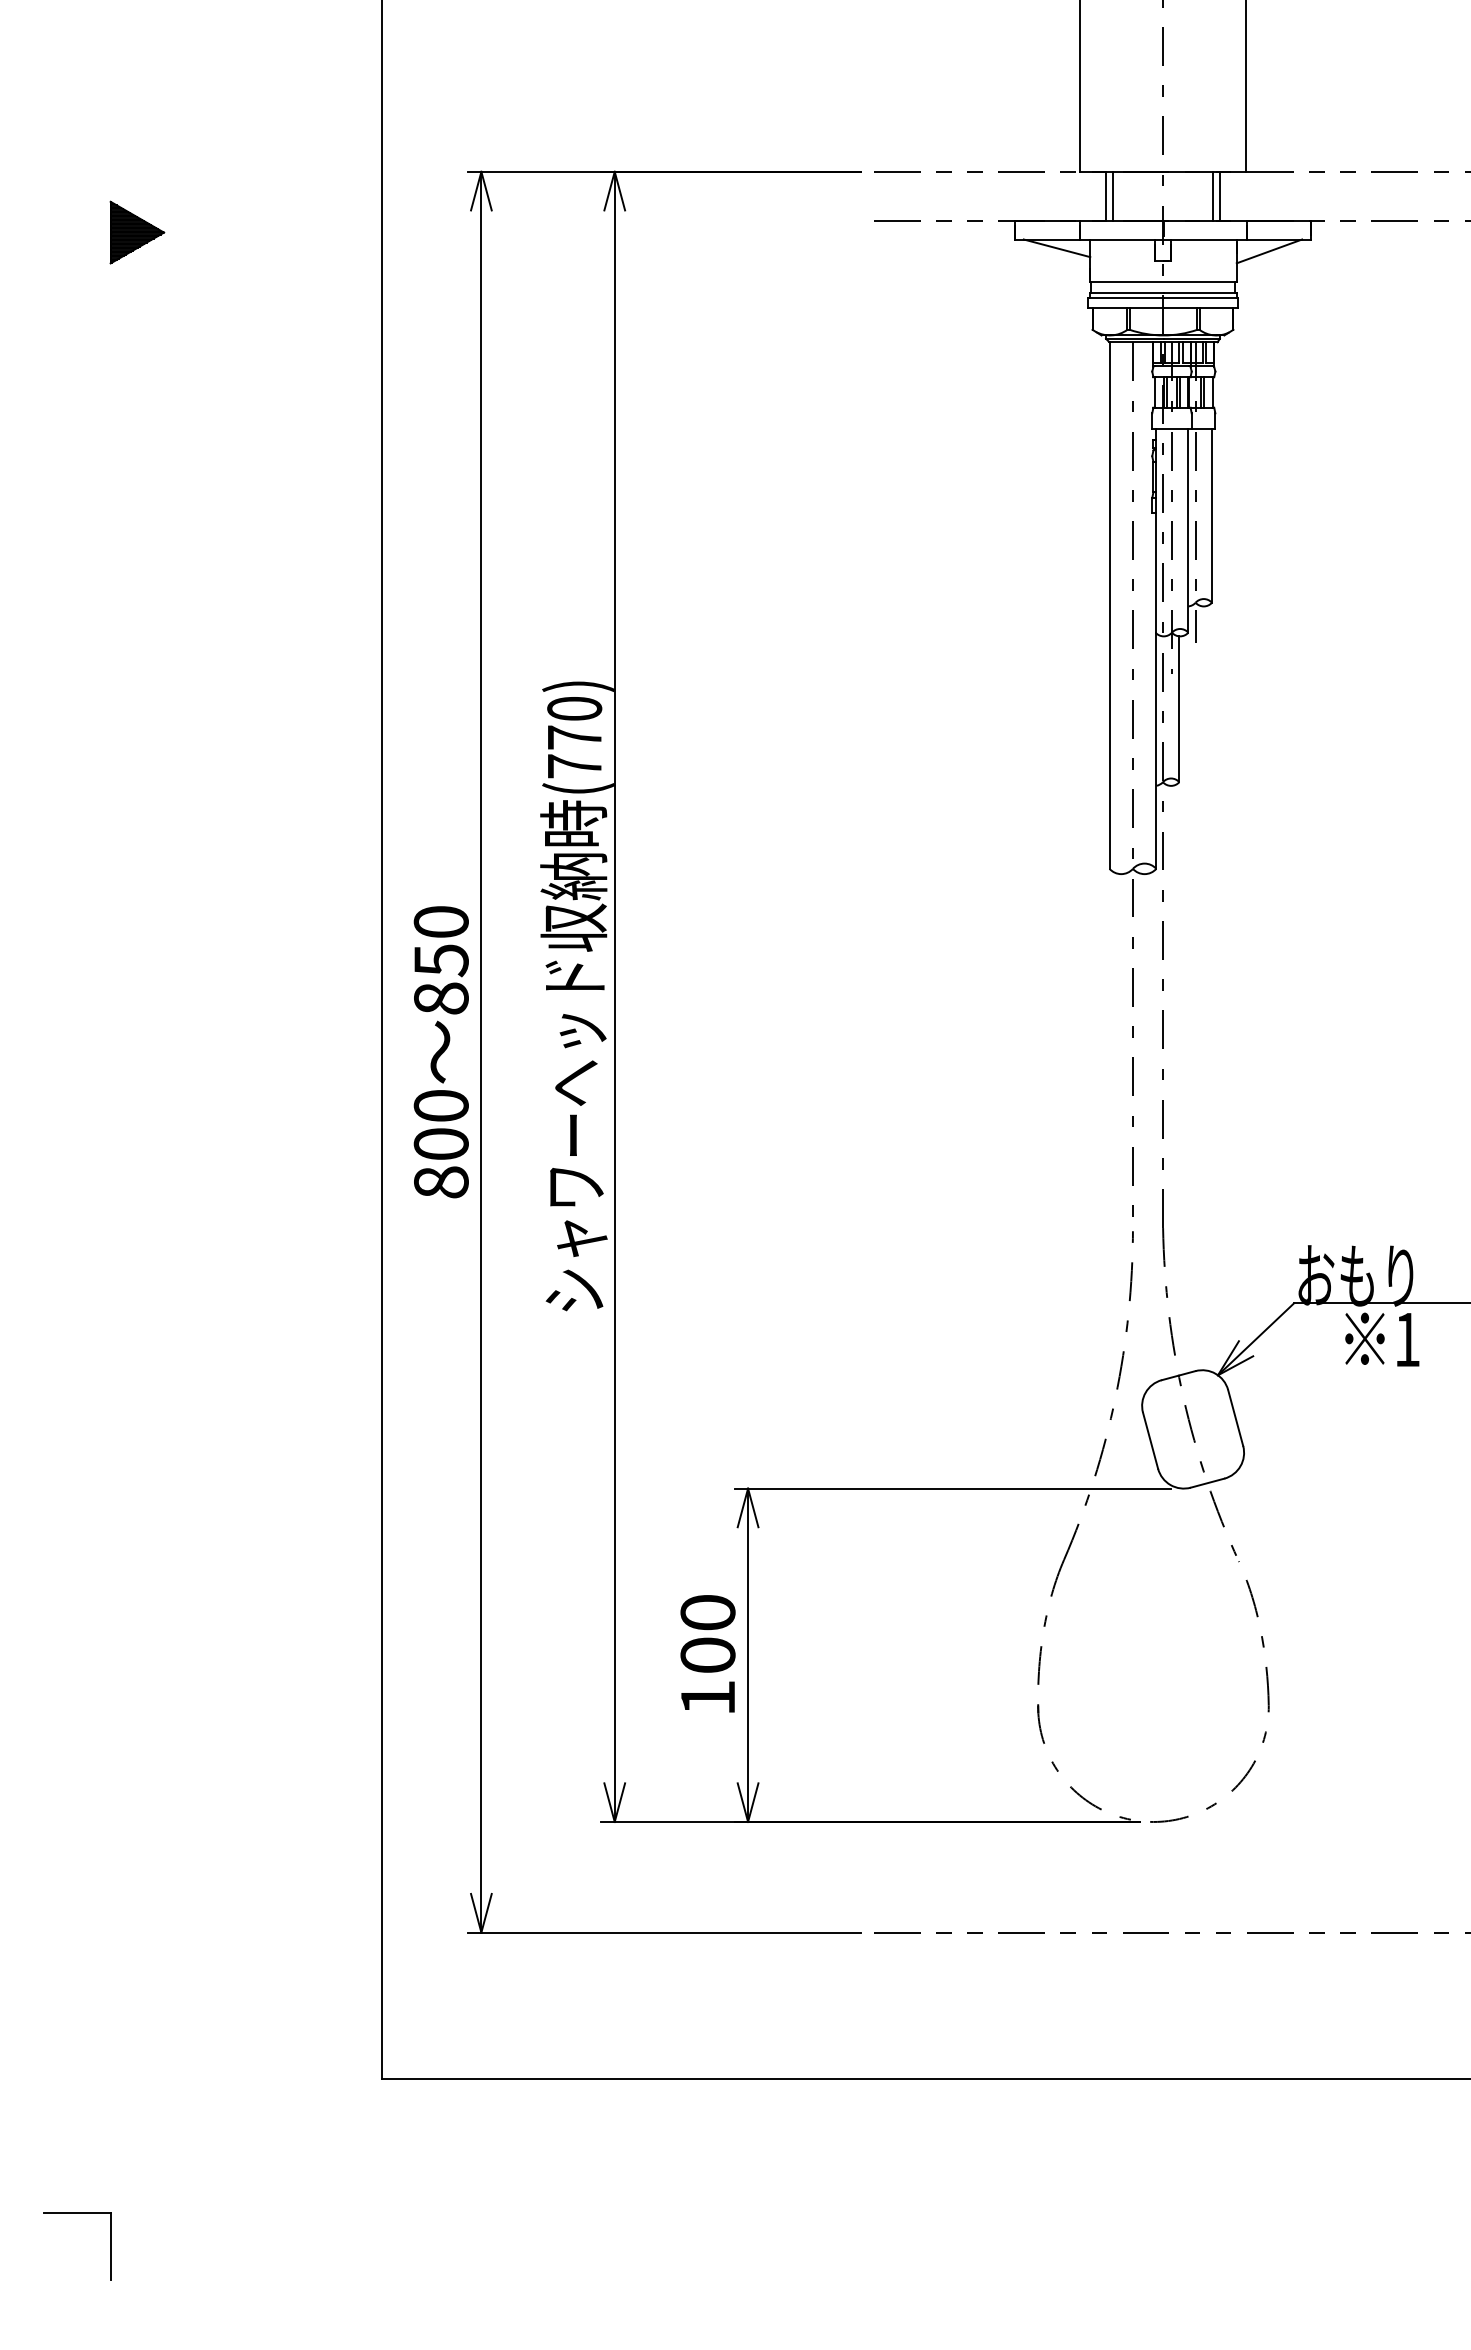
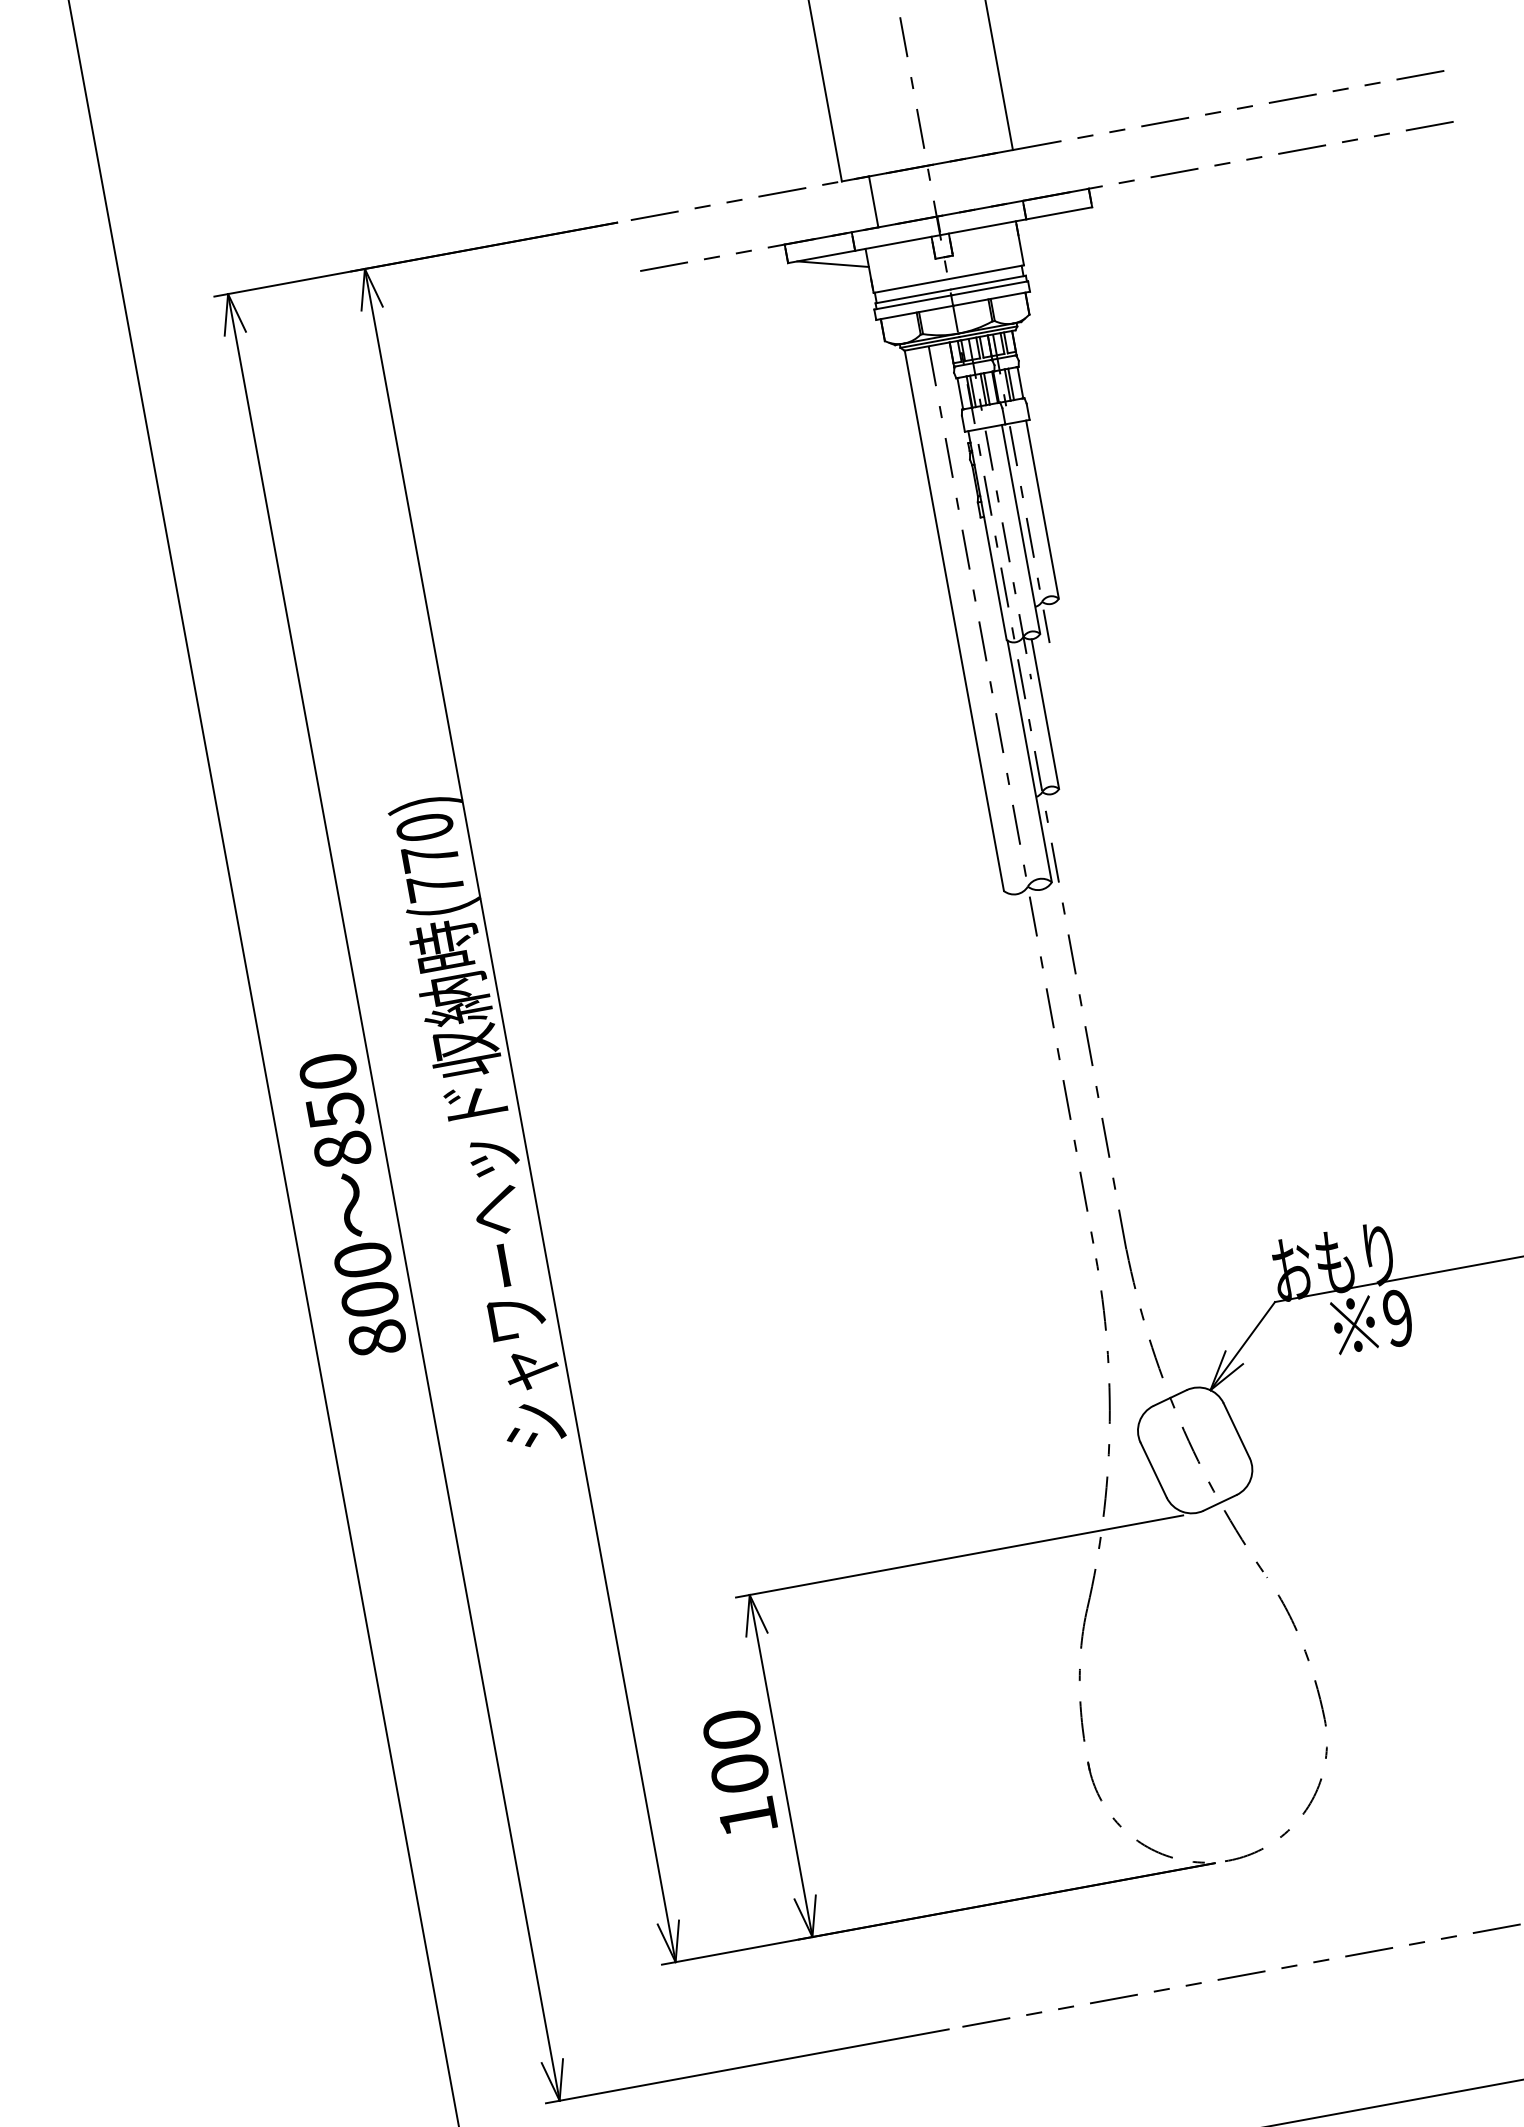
line: (1112, 196) -> (880, 200), removed
line: (1213, 196) -> (983, 181), removed
line: (1219, 196) -> (990, 180), removed
line: (1269, 251) -> (1051, 227), removed
text: (1406, 1339) -> (1397, 1318), 1 -> 9

